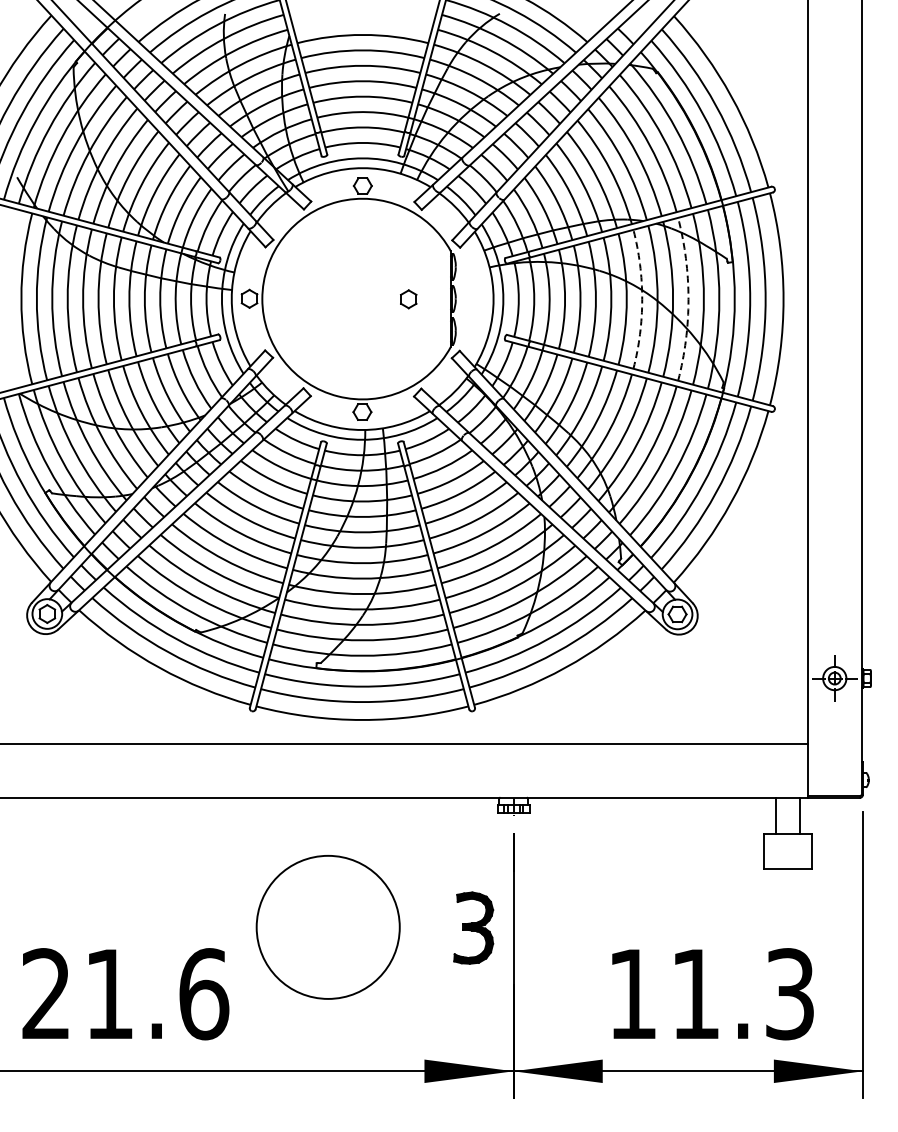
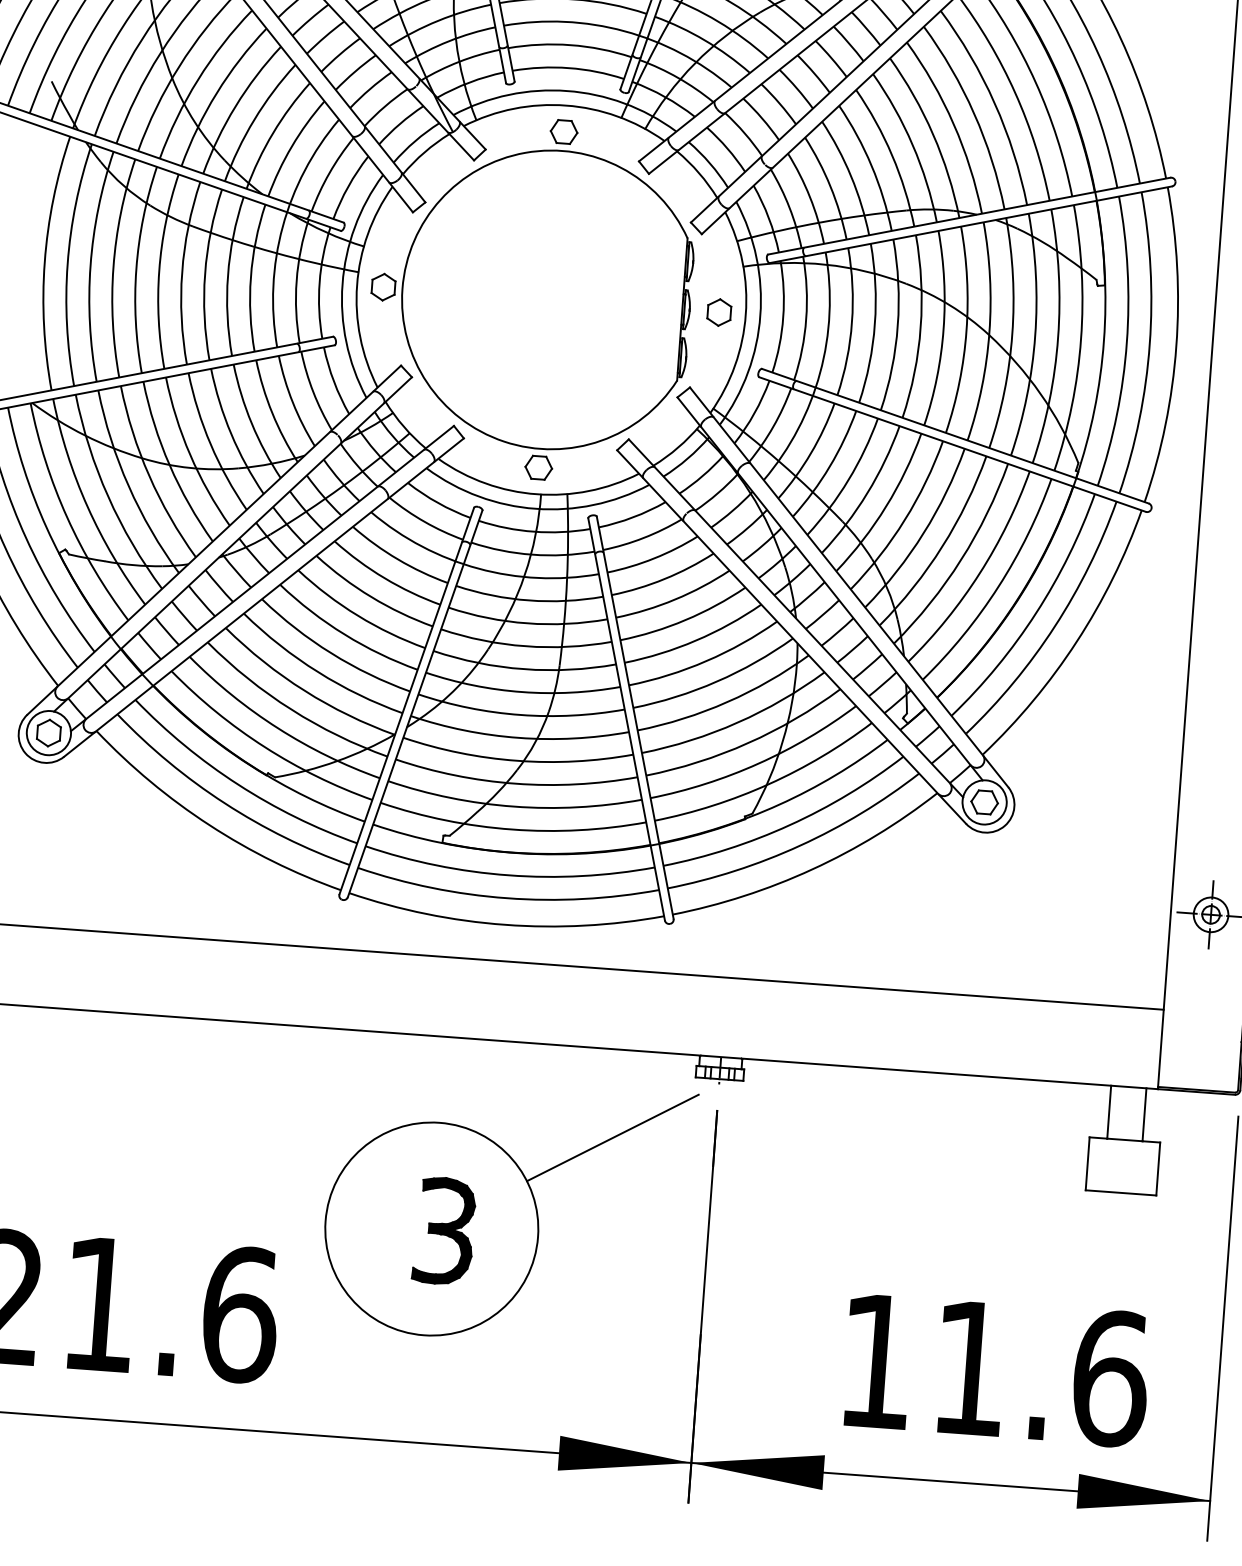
part: (408, 299) -> (718, 312), moved
arc: (642, 299) -> (966, 331), dashed -> solid
arc: (688, 299) -> (1035, 336), dashed -> solid
line: (444, 857) -> (612, 1137), added
part: (473, 927) -> (444, 1230), moved
text: (790, 994) -> (1110, 1379), 11.3 -> 11.6

